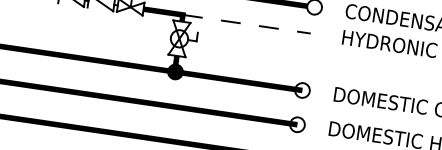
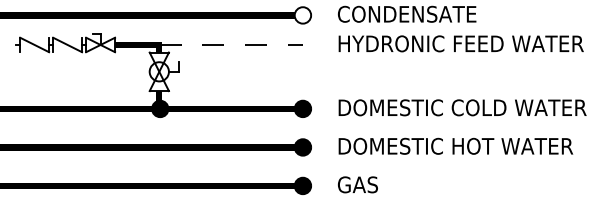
fill: (302, 90) -> (302, 108), added
fill: (297, 124) -> (302, 147), added

